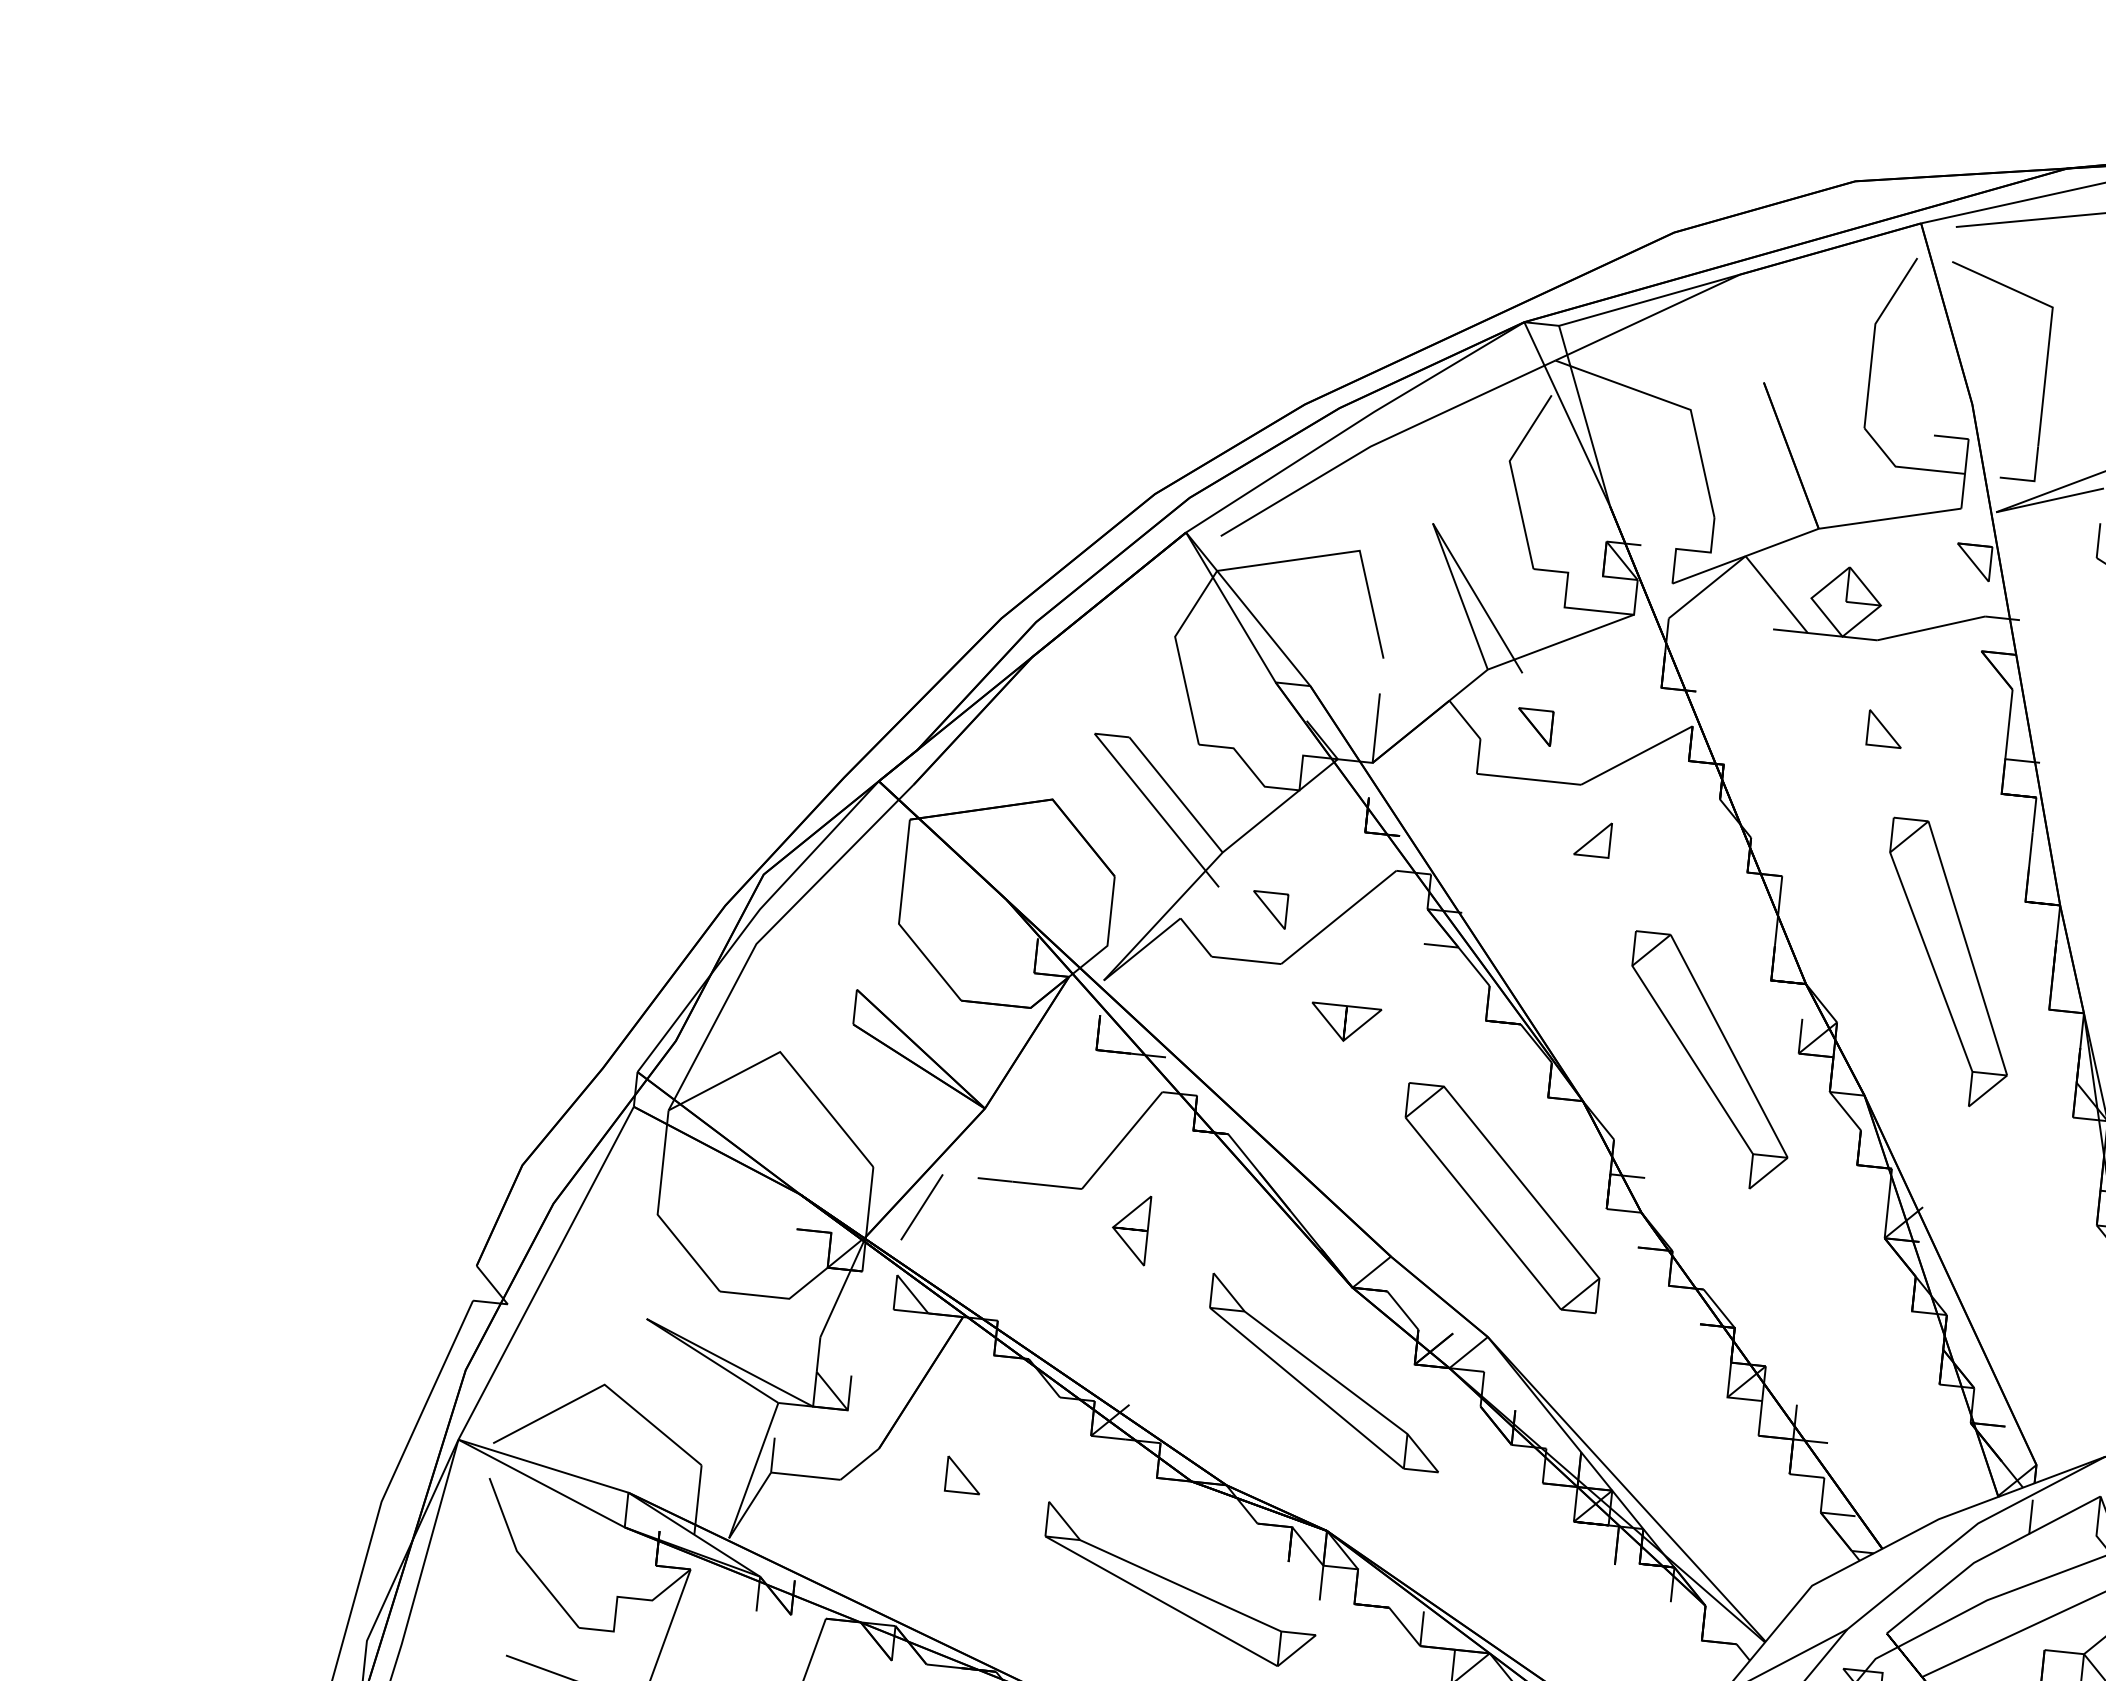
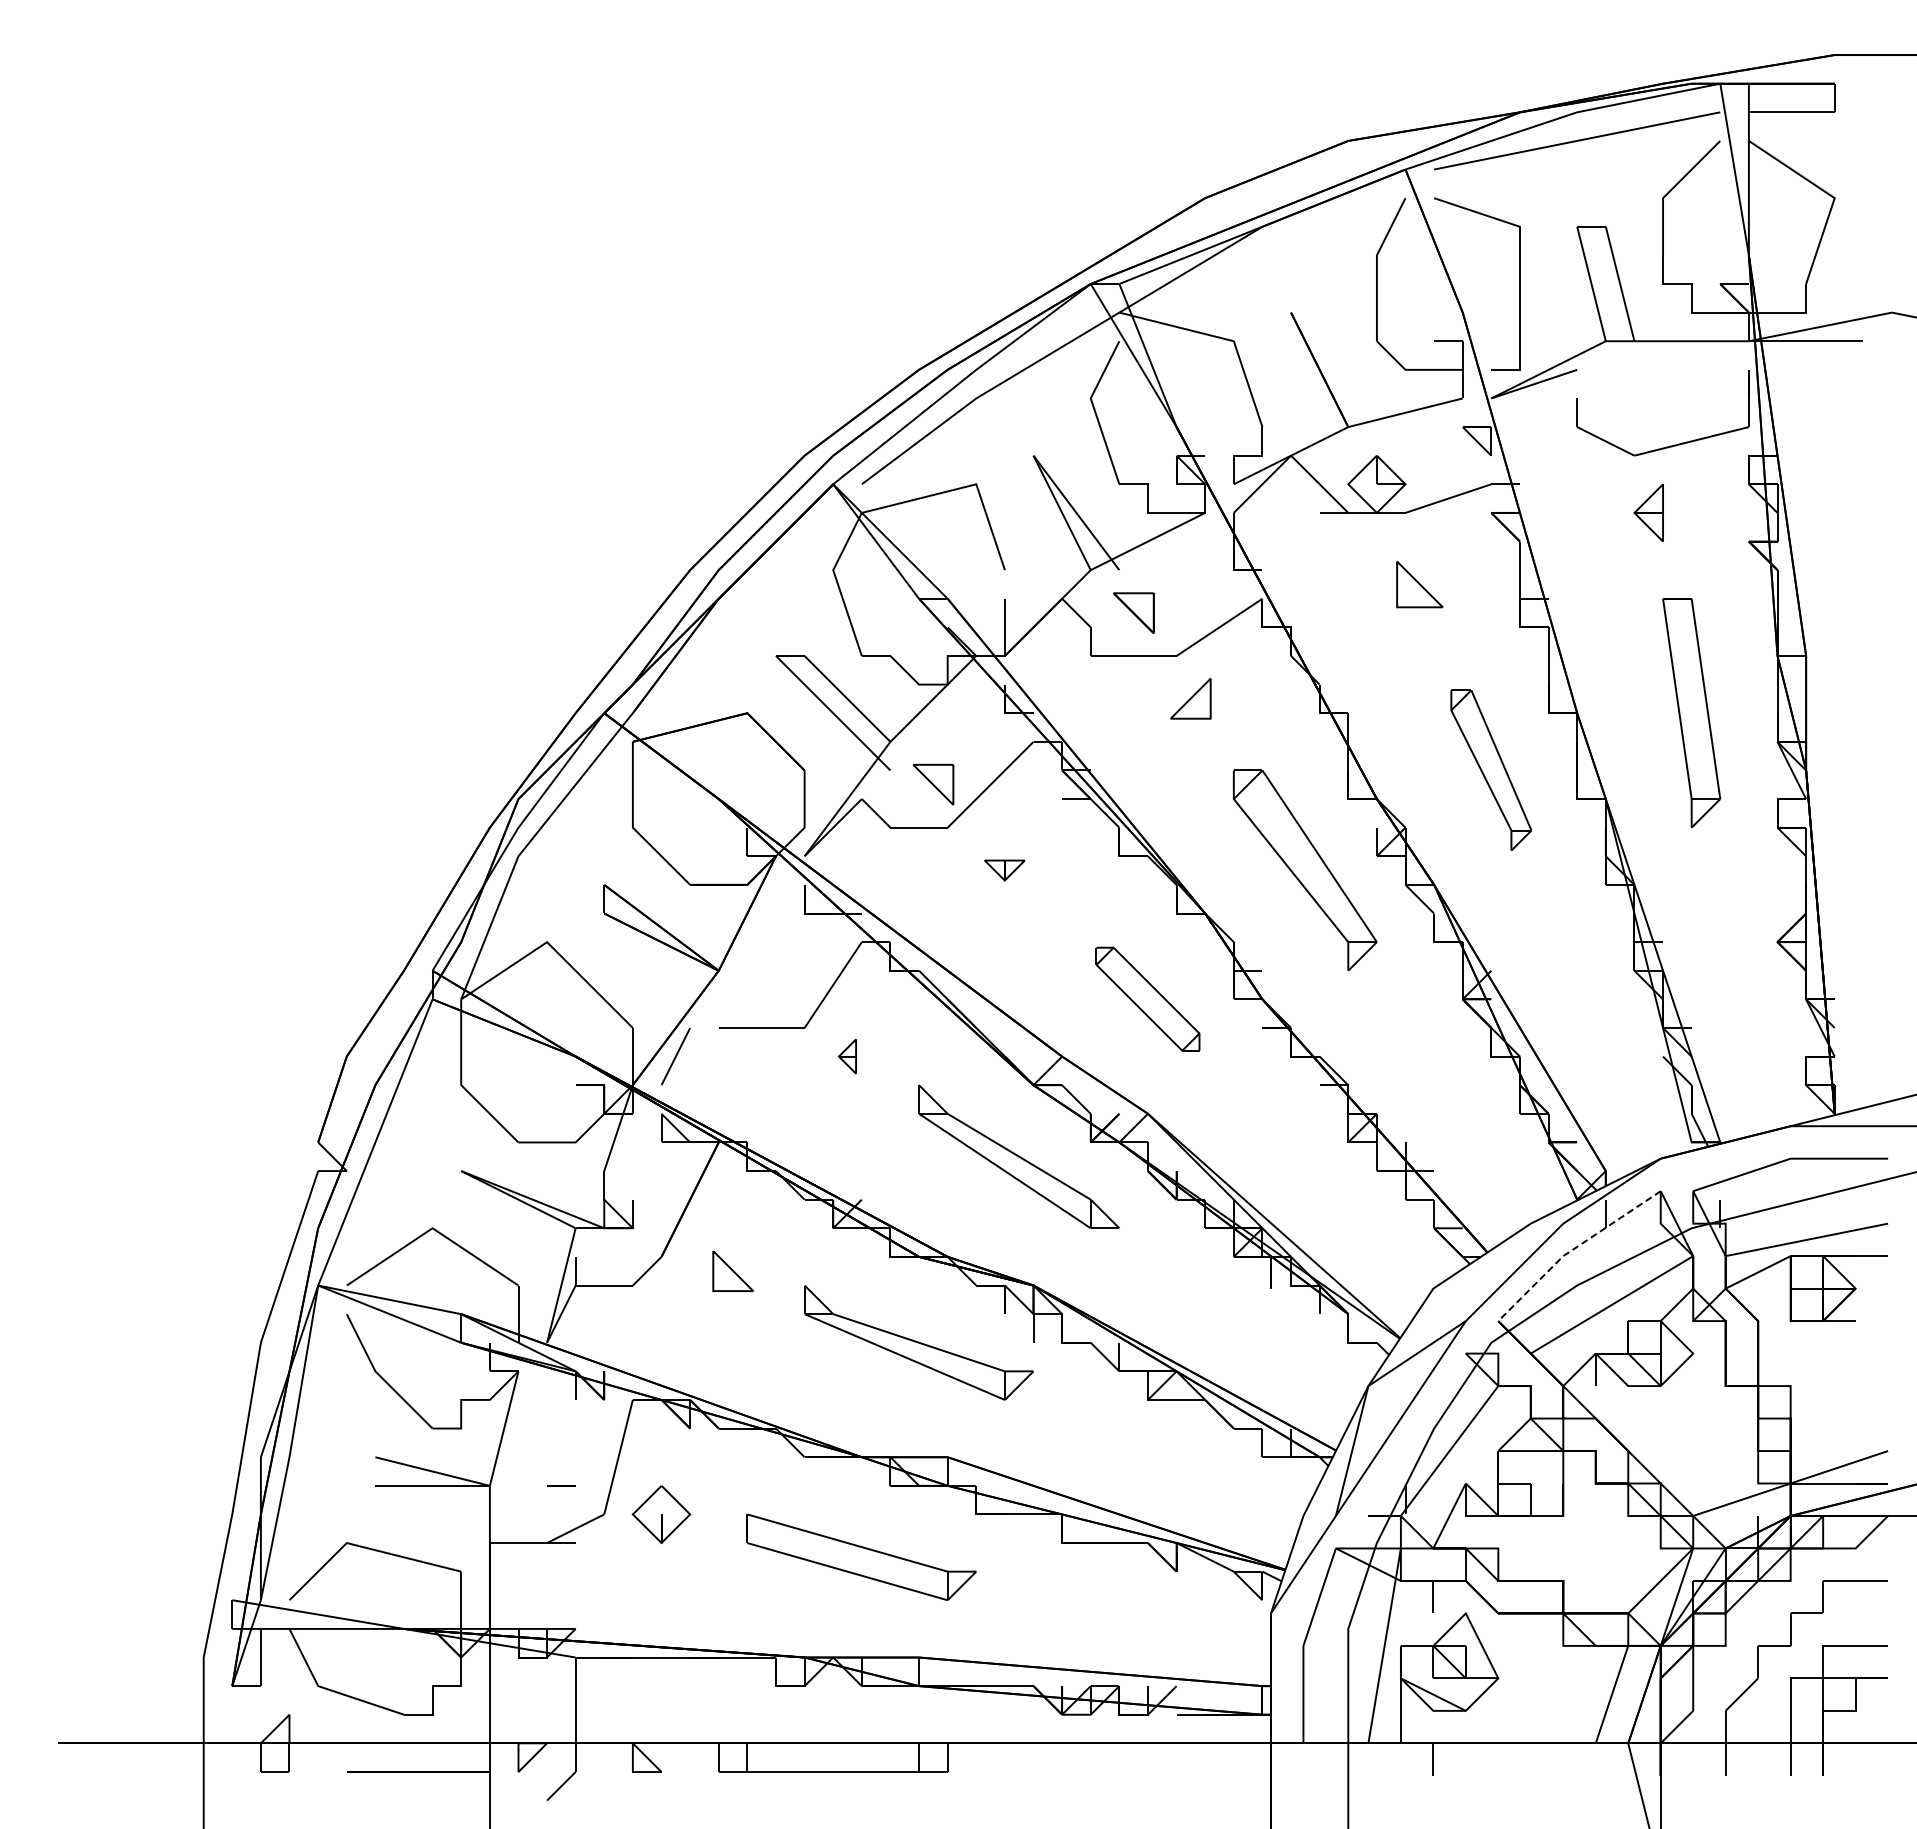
part: (1534, 726) -> (1133, 612), size x1.4
part: (1885, 729) -> (1419, 584), size x1.6
part: (1593, 839) -> (1191, 699), size x1.4
part: (1269, 909) -> (933, 784), size x1.4
part: (1948, 964) -> (1491, 770), size x0.7
part: (1344, 1023) -> (1004, 870), size x0.7
part: (1502, 1196) -> (1147, 998), size x0.6
part: (1130, 1229) -> (847, 1056), size x0.6
part: (963, 1475) -> (732, 1271), size x1.4
line: (1987, 1556) -> (1573, 1249), solid -> dashed

